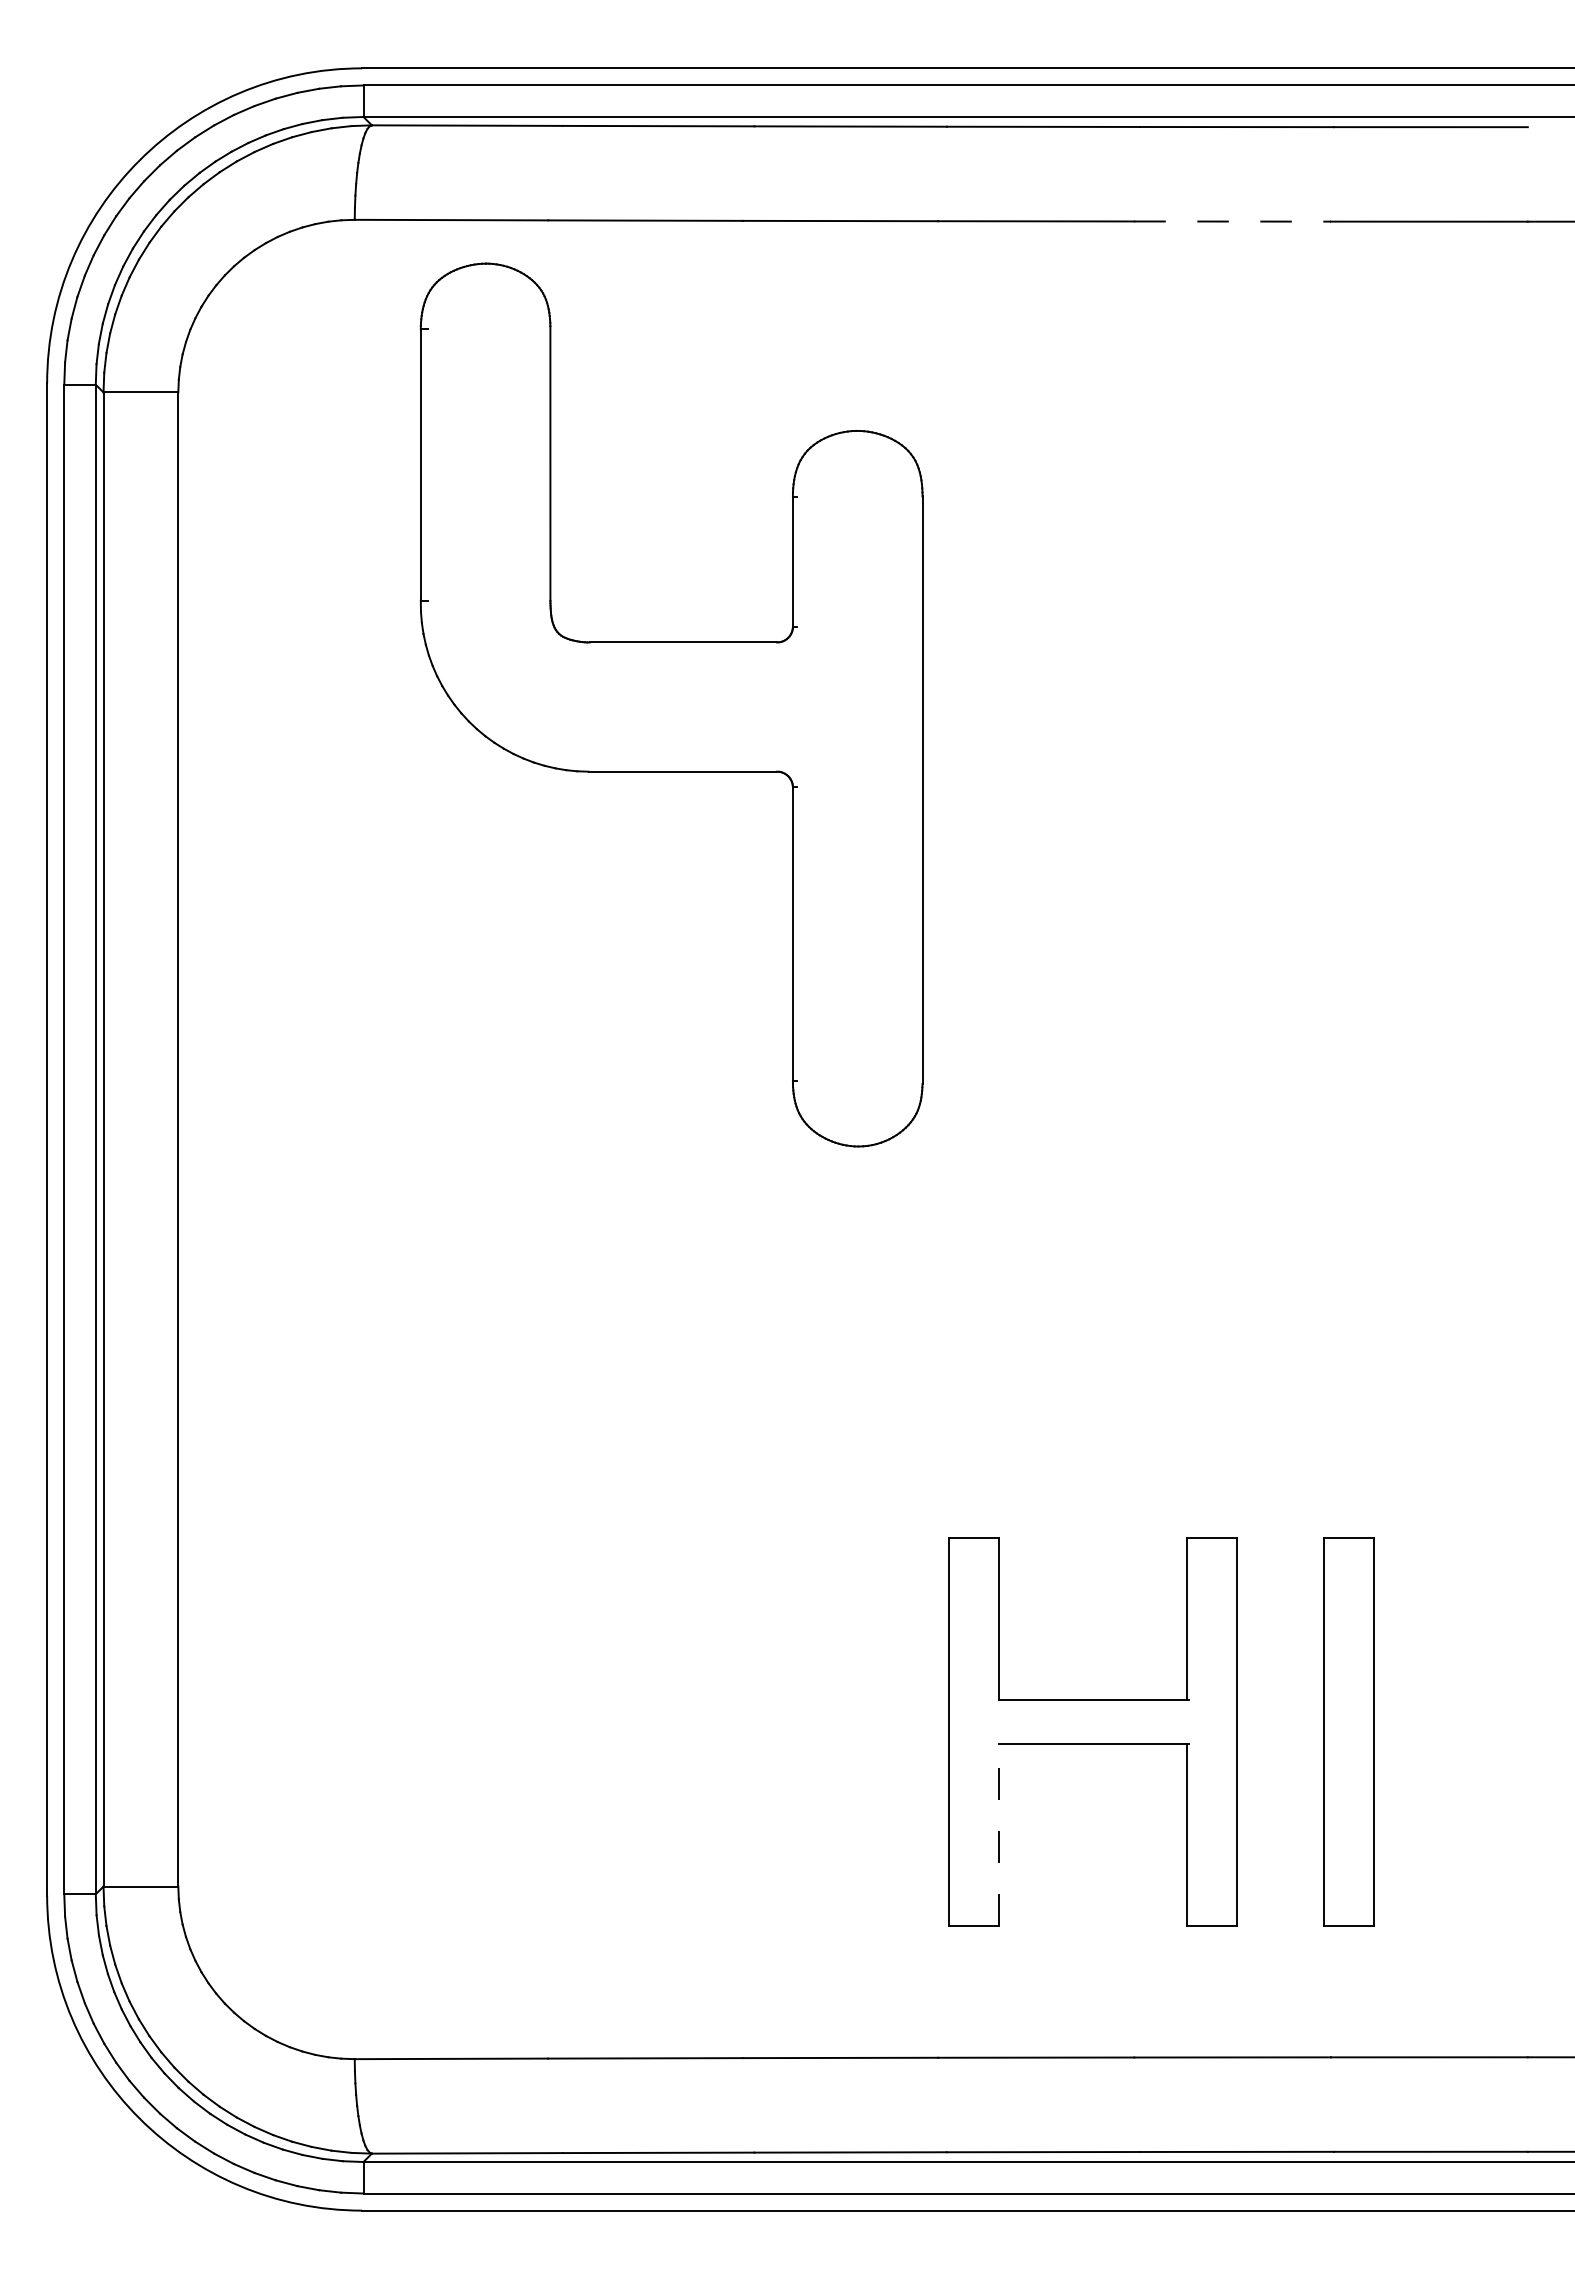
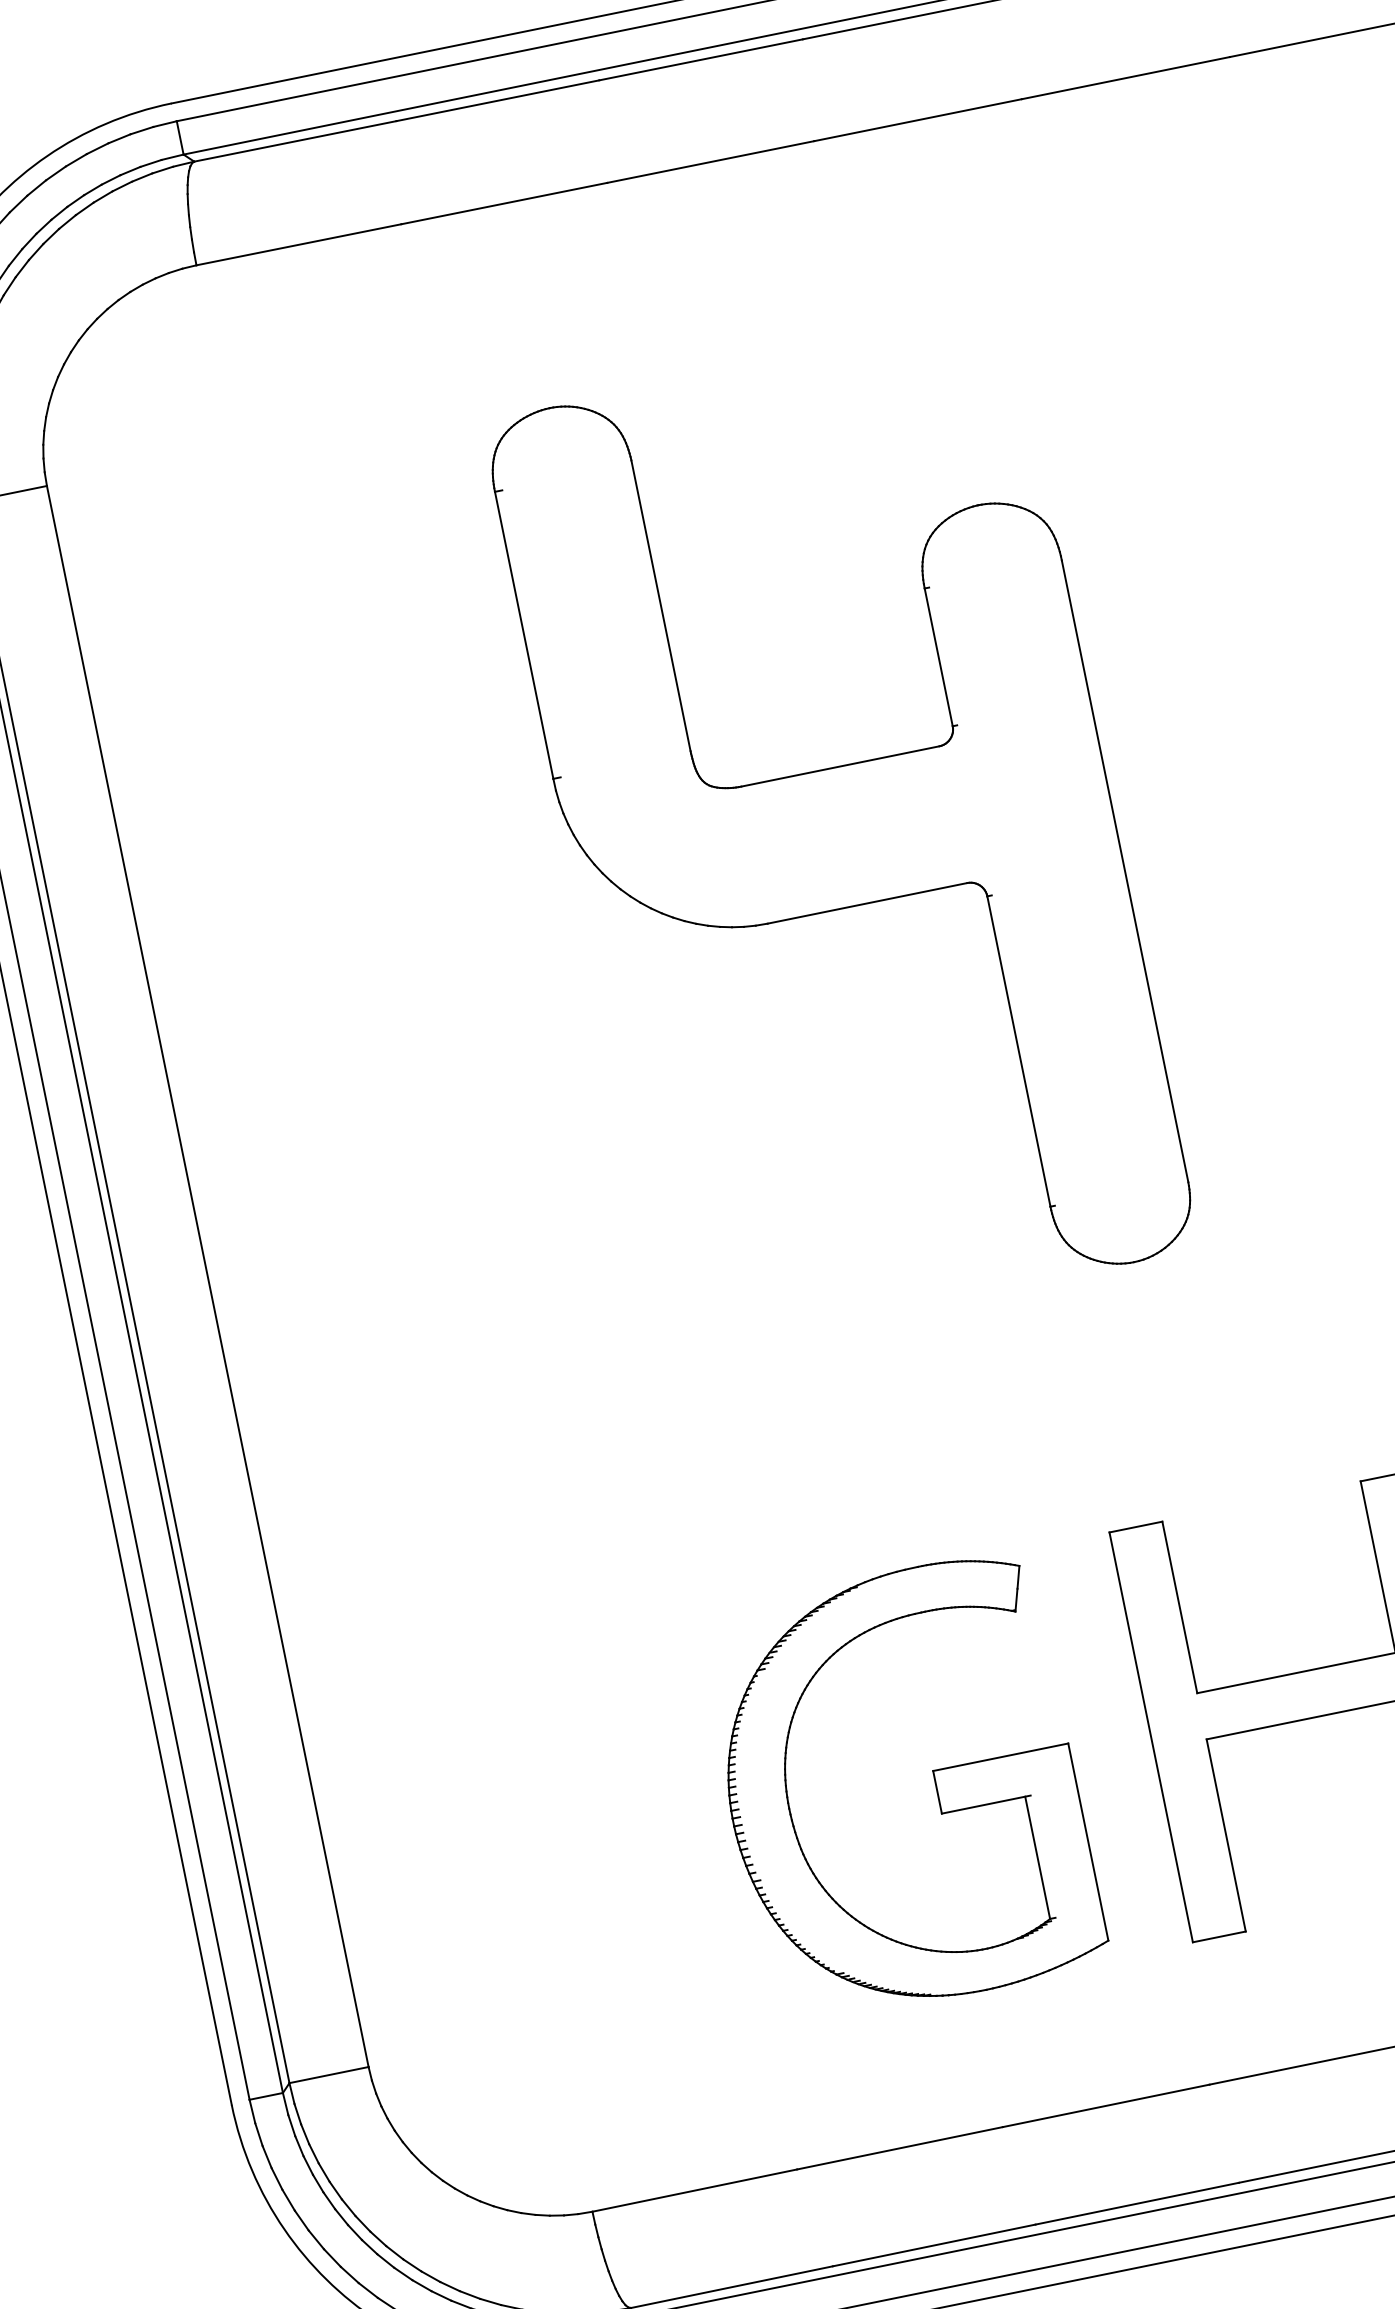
line: (1233, 221) -> (1126, 77), dashed -> solid
part: (671, 704) -> (841, 834), moved
part: (744, 1732) -> (934, 1782), added
line: (999, 1834) -> (1226, 1835), dashed -> solid

